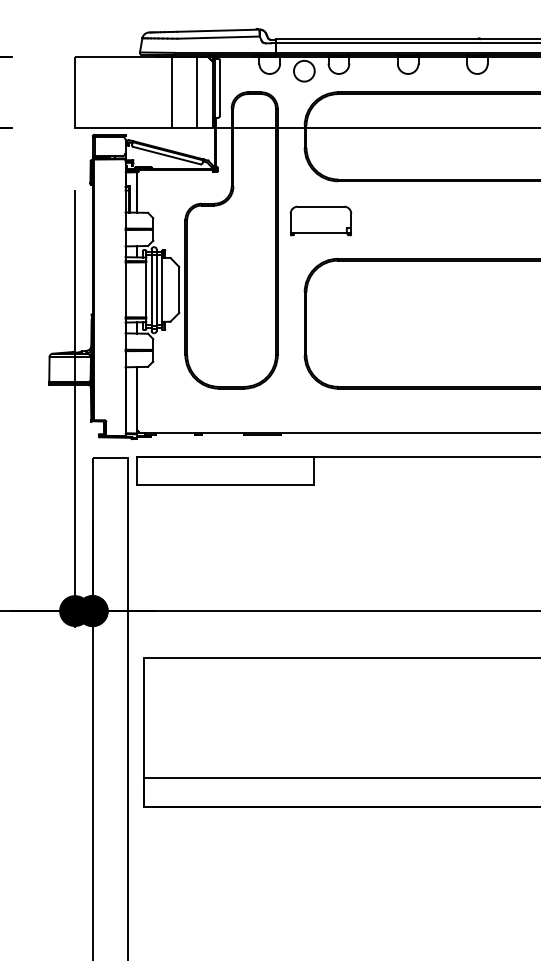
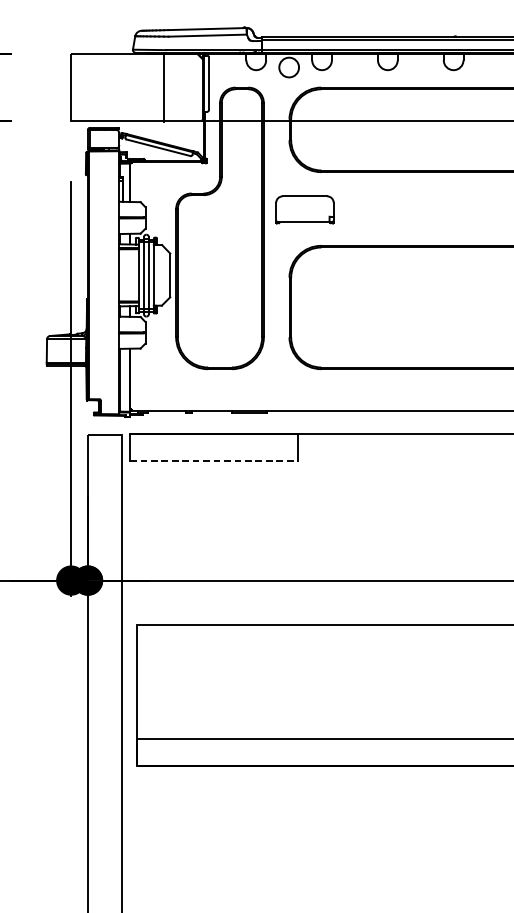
line: (197, 92) -> (187, 87), removed
line: (225, 484) -> (214, 460), solid -> dashed

